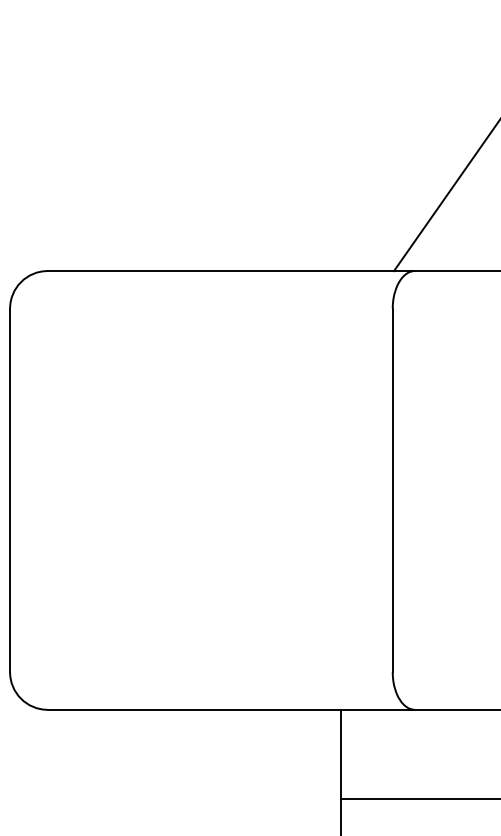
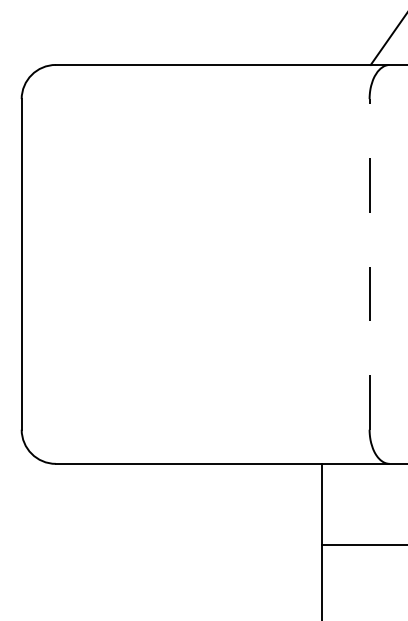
line: (392, 490) -> (369, 264), solid -> dashed

